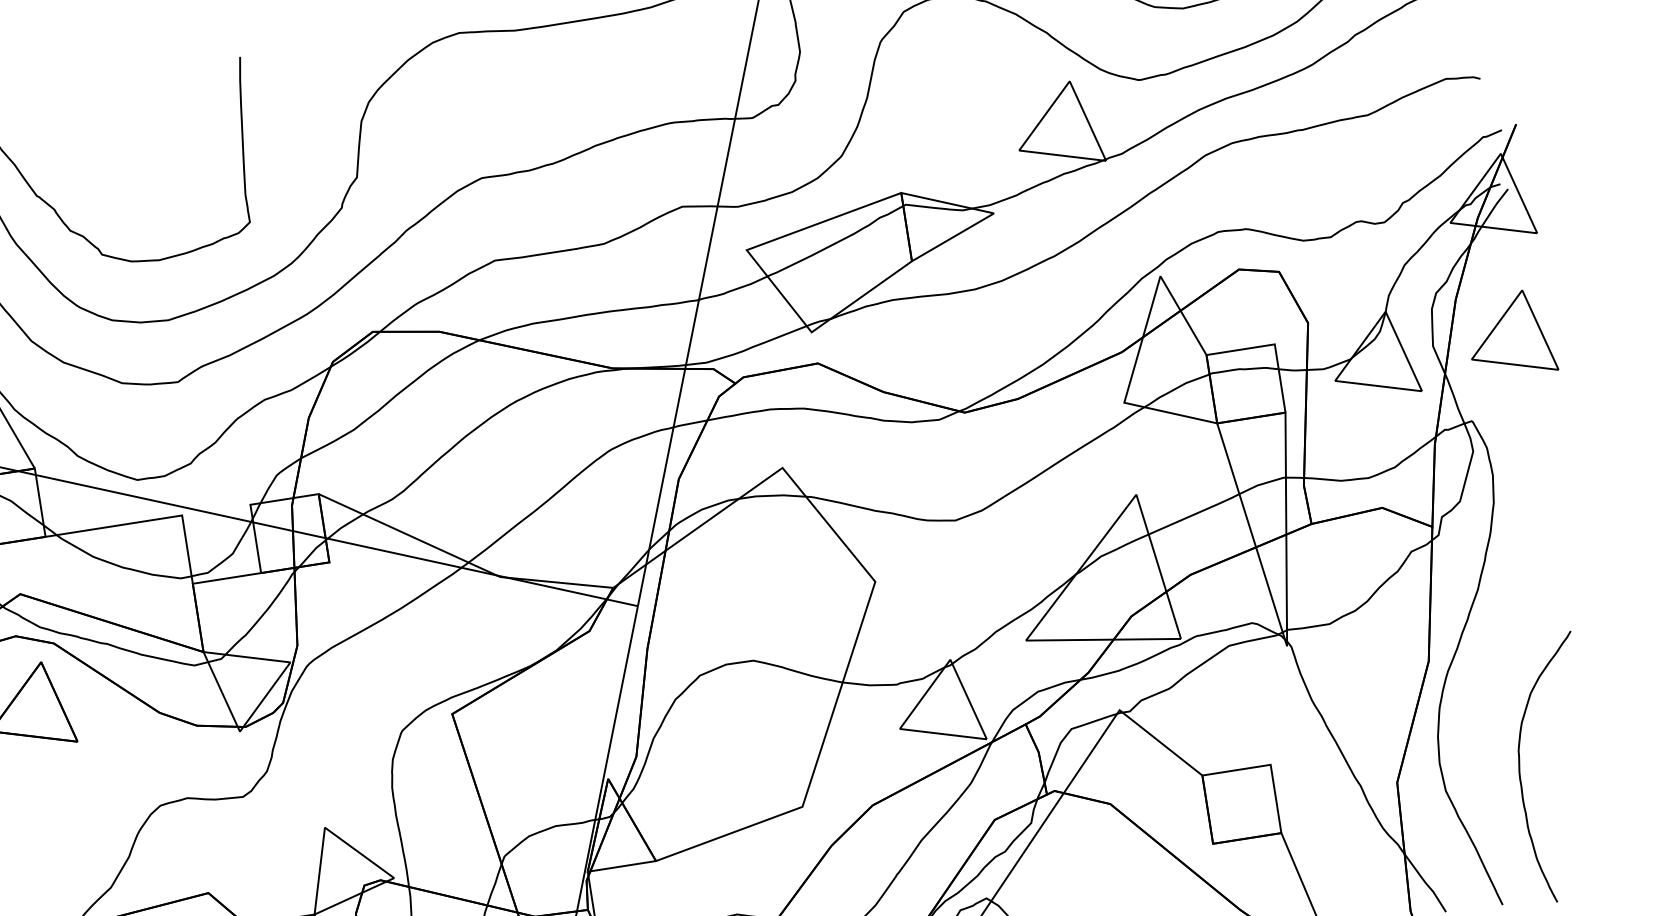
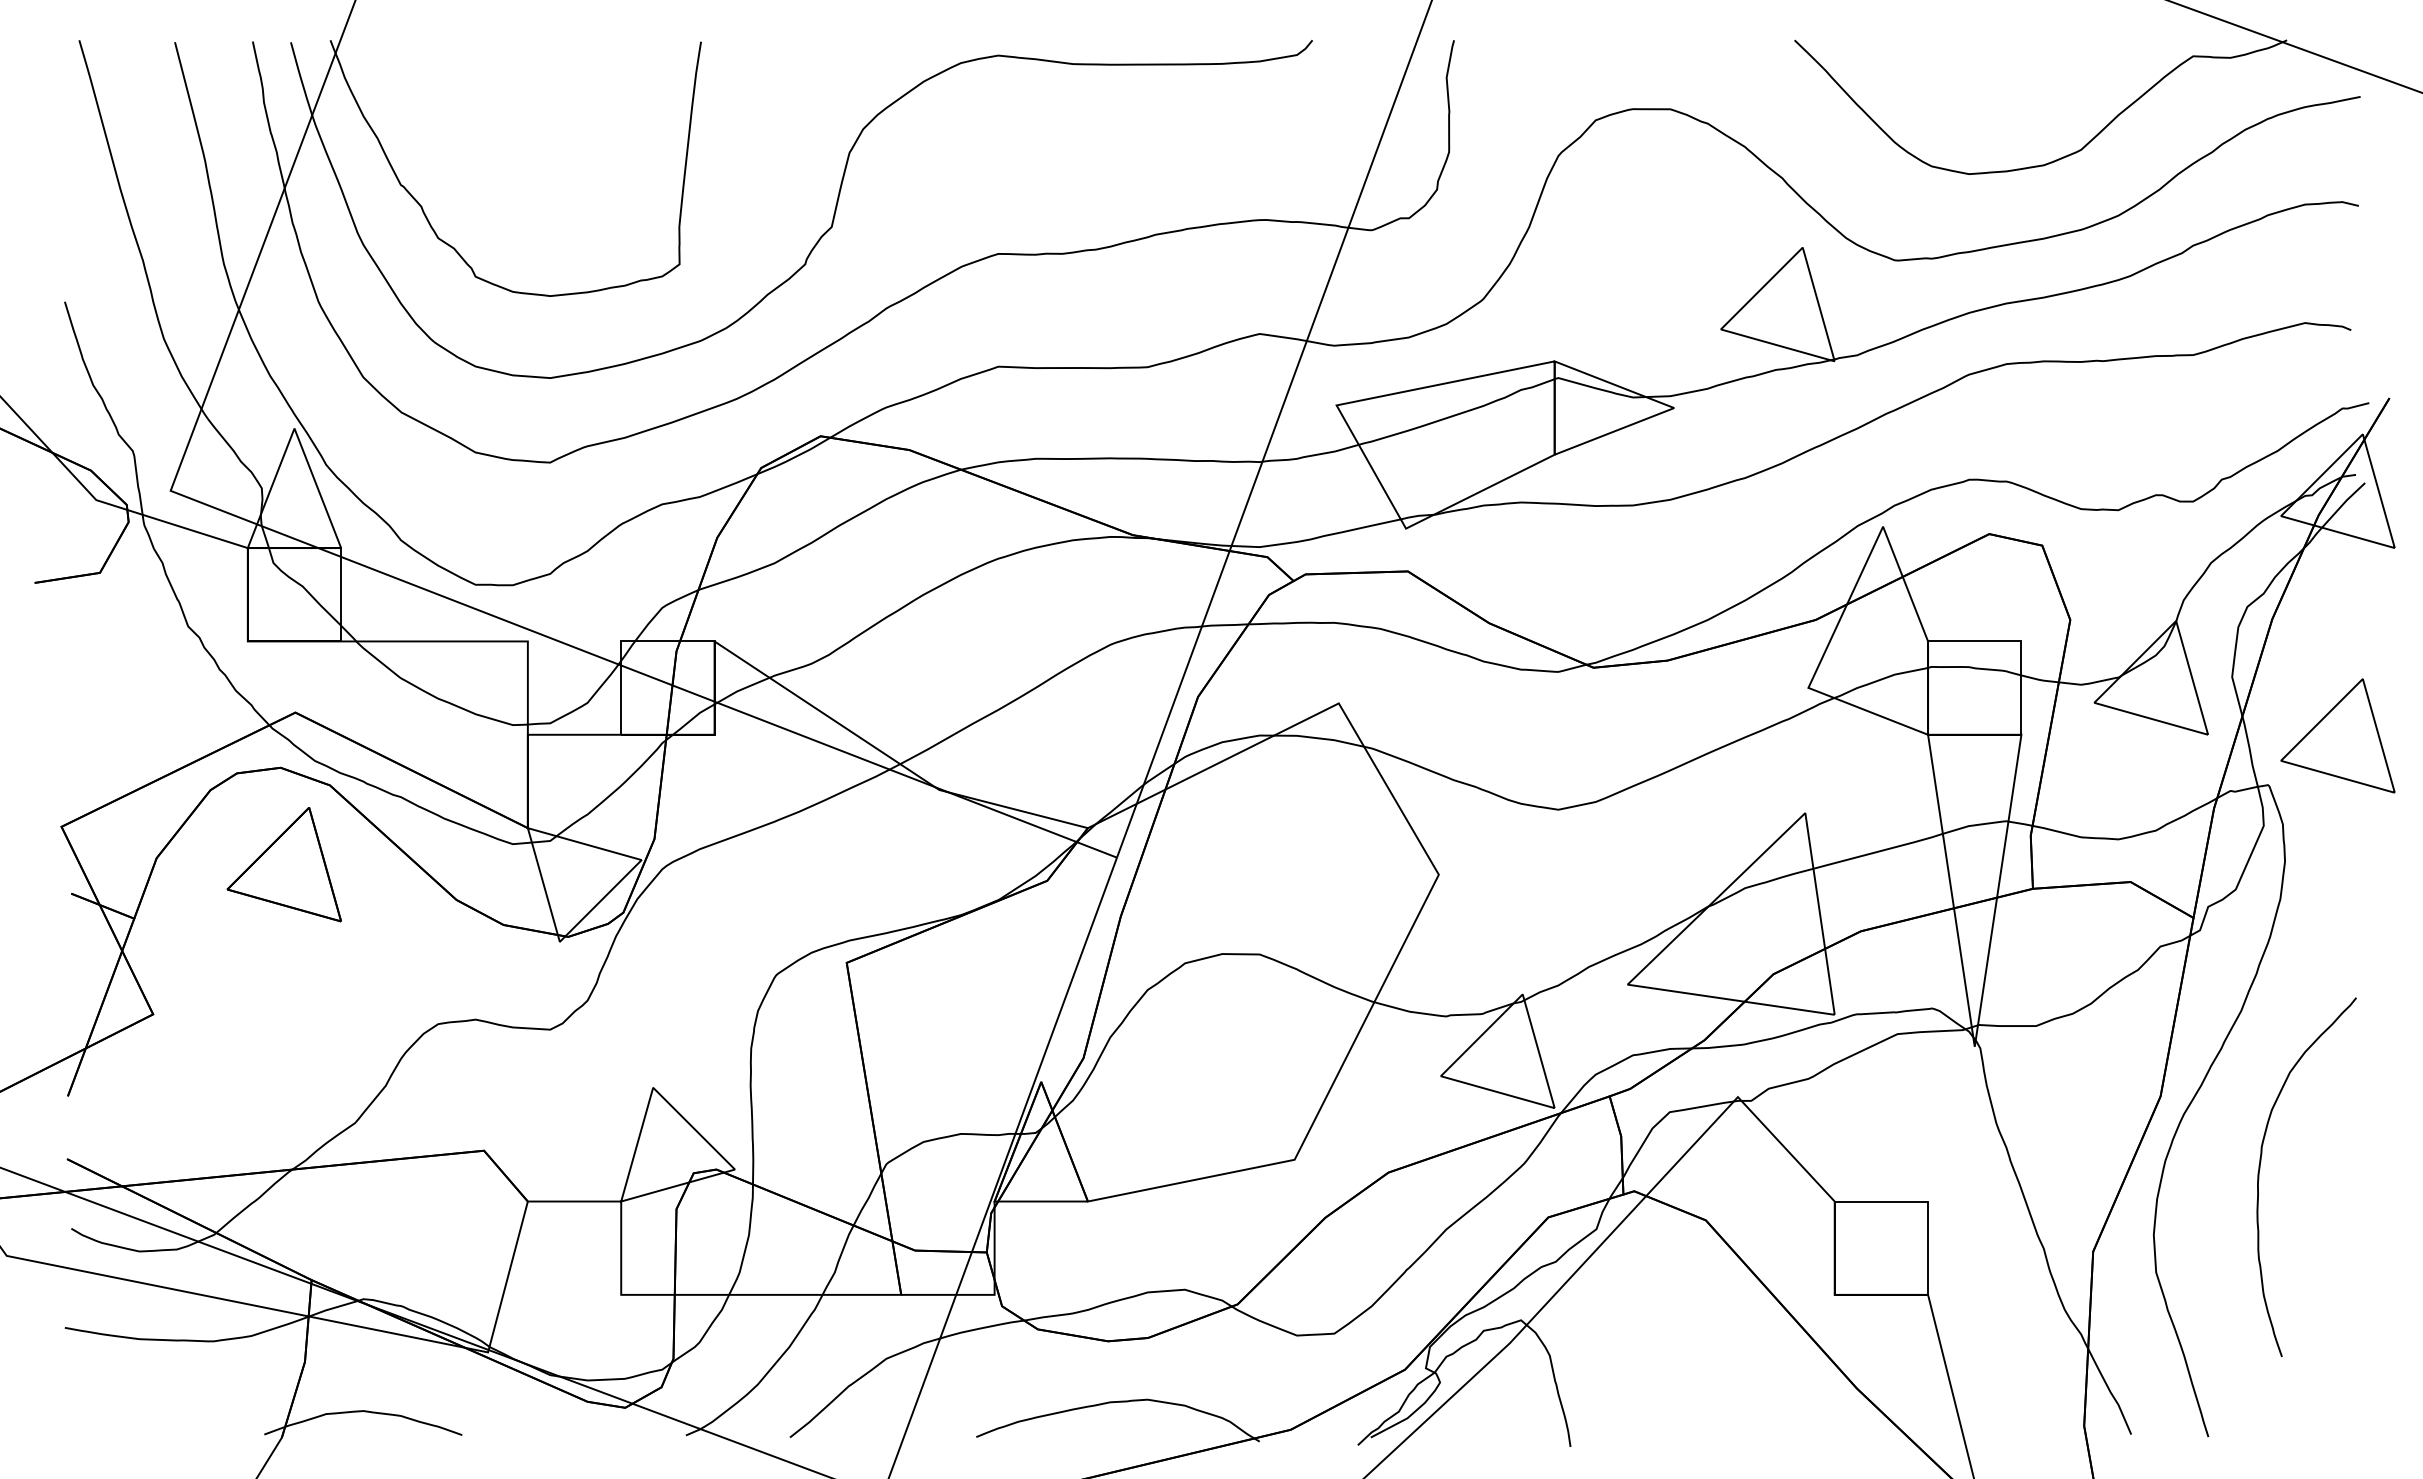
part: (1510, 334) -> (2337, 735), moved
curve: (1520, 767) -> (2260, 1169), moved

